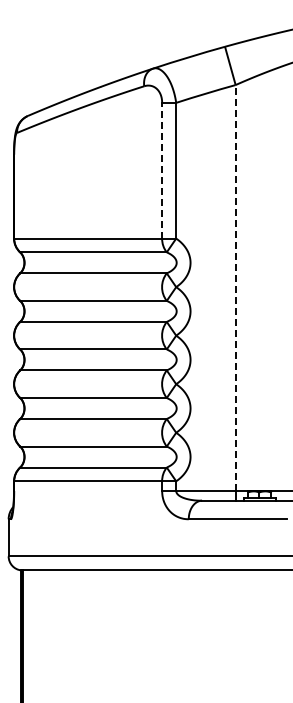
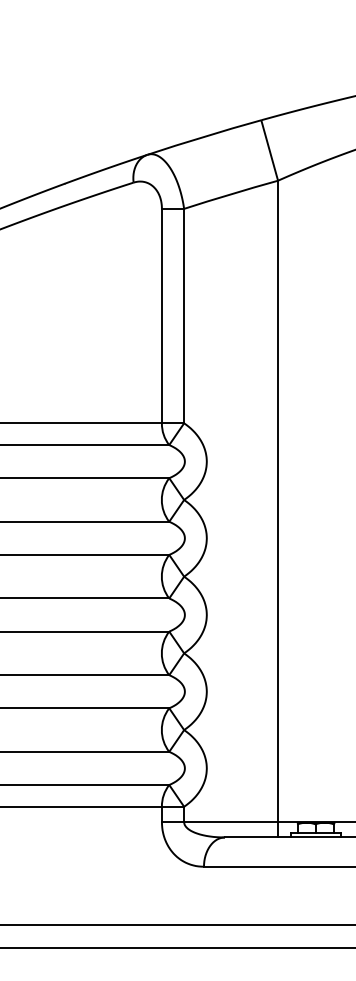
line: (162, 170) -> (162, 315), dashed -> solid
line: (235, 288) -> (277, 502), dashed -> solid

